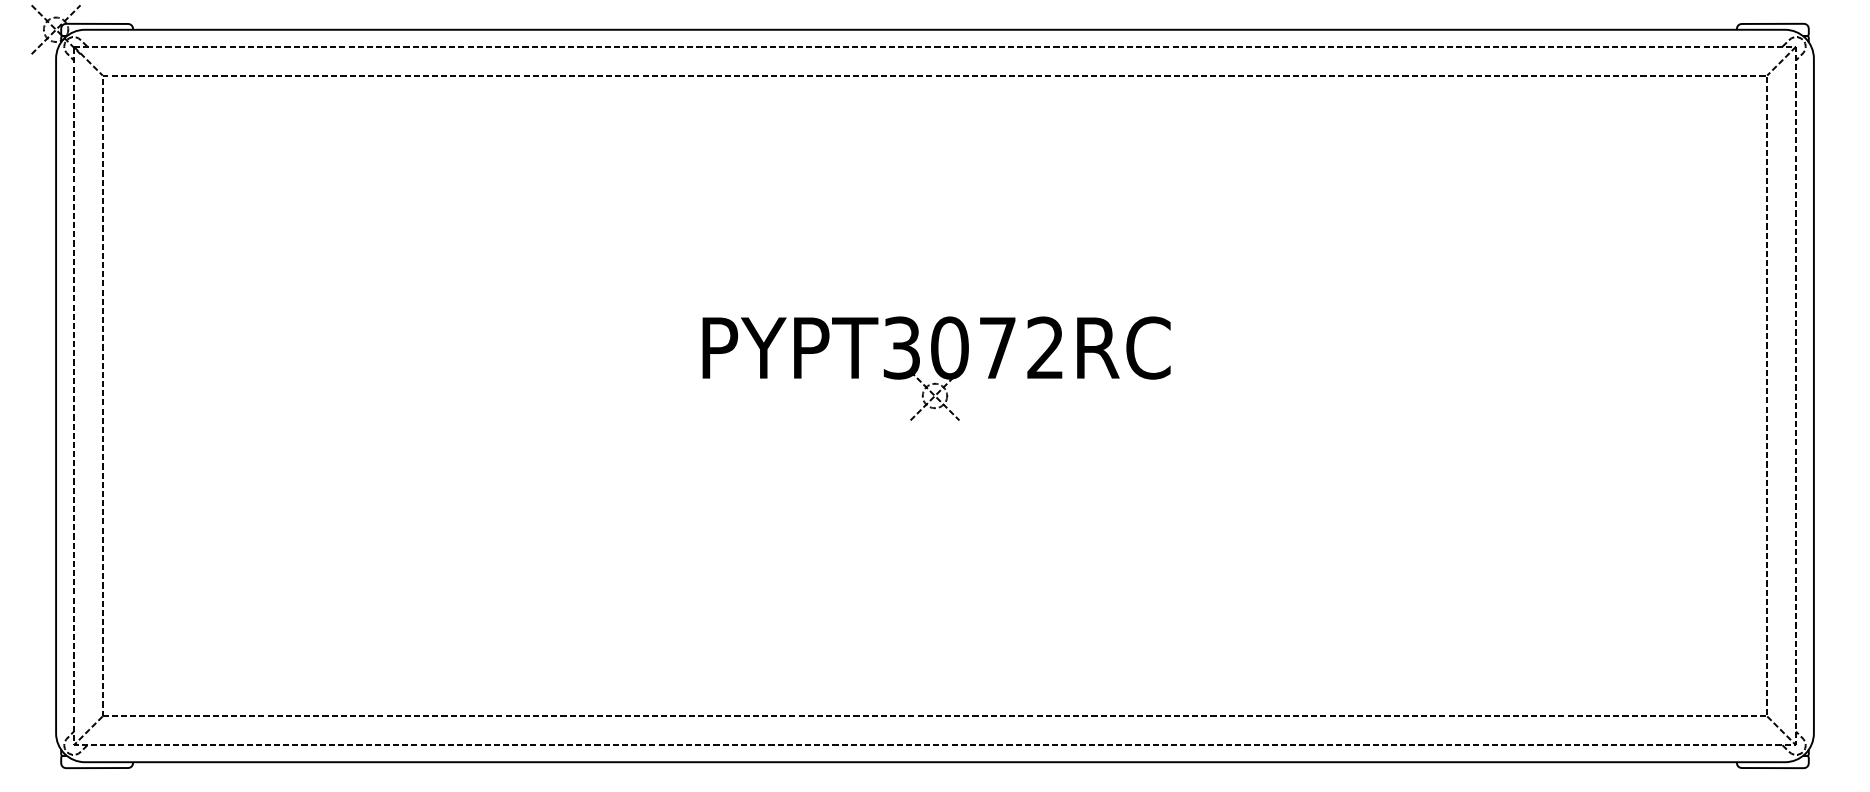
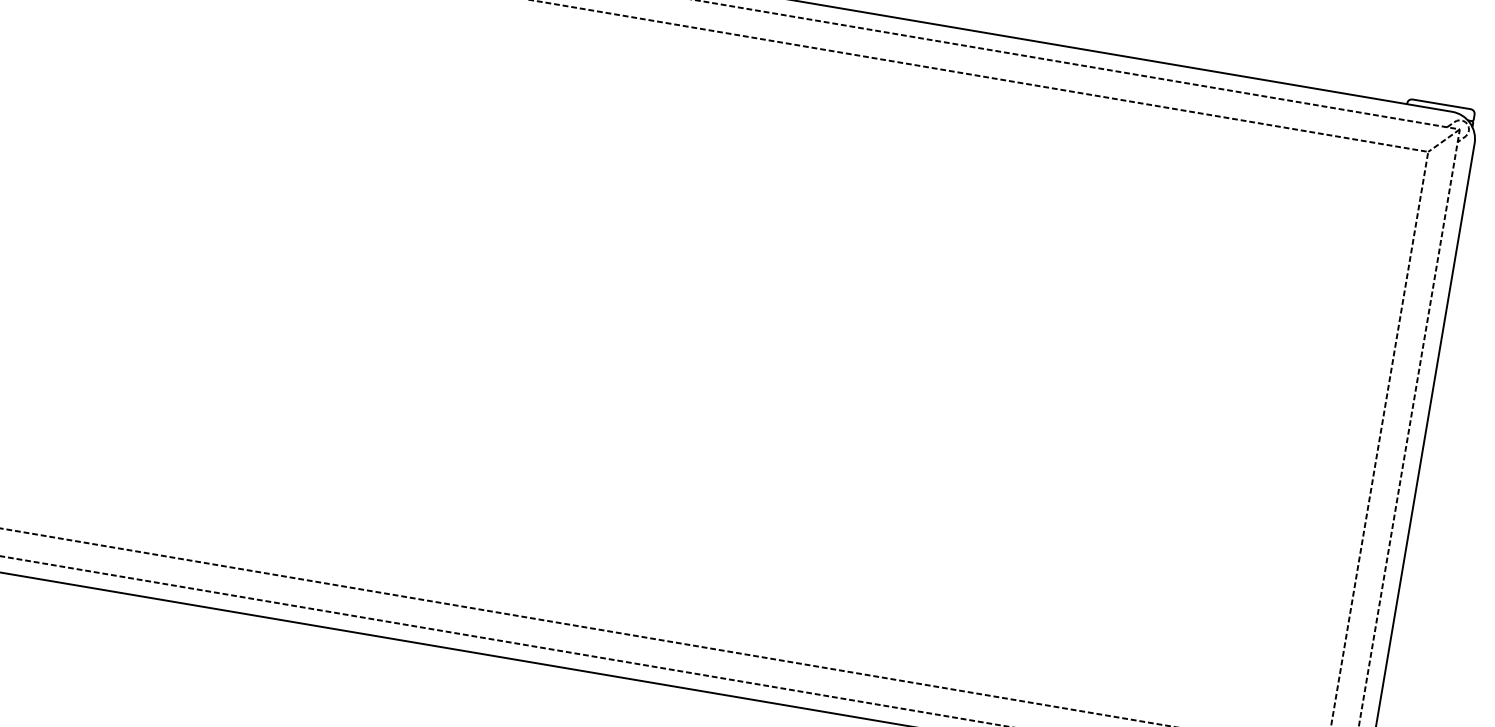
part: (936, 368) -> (602, 294), removed

